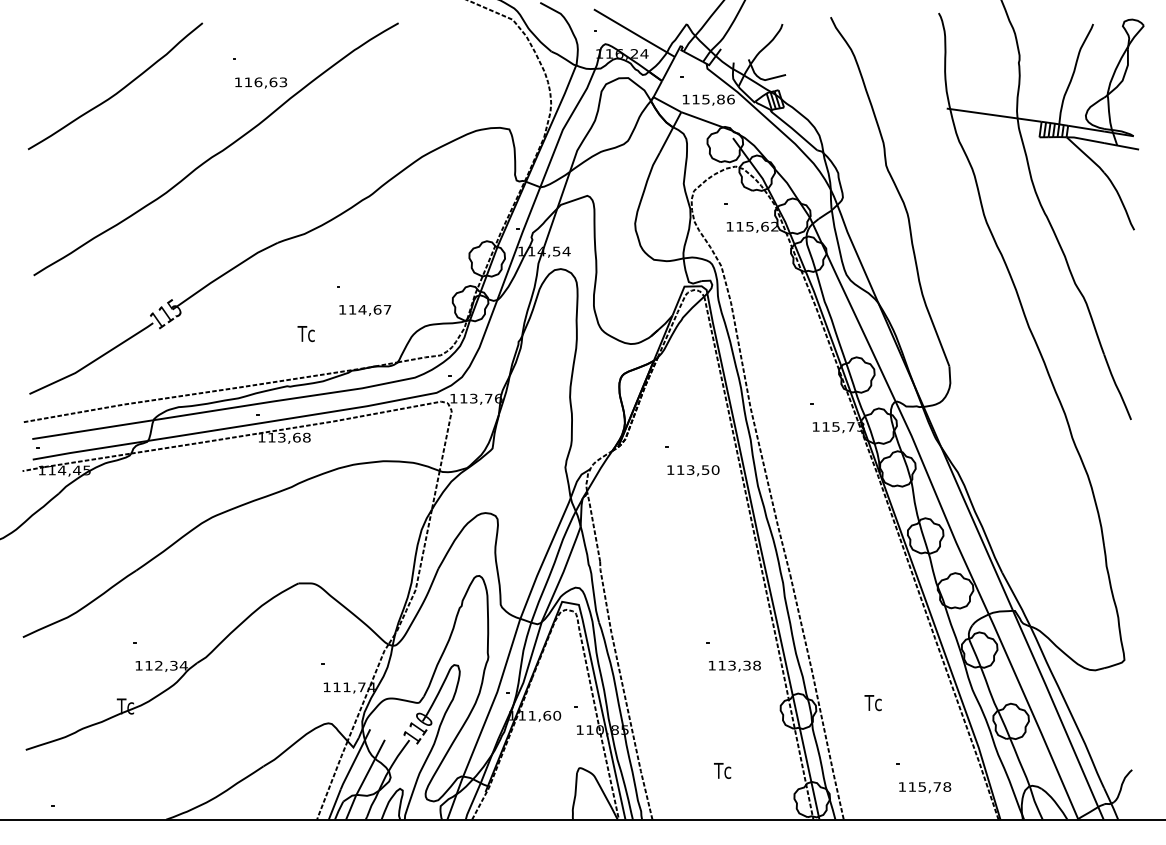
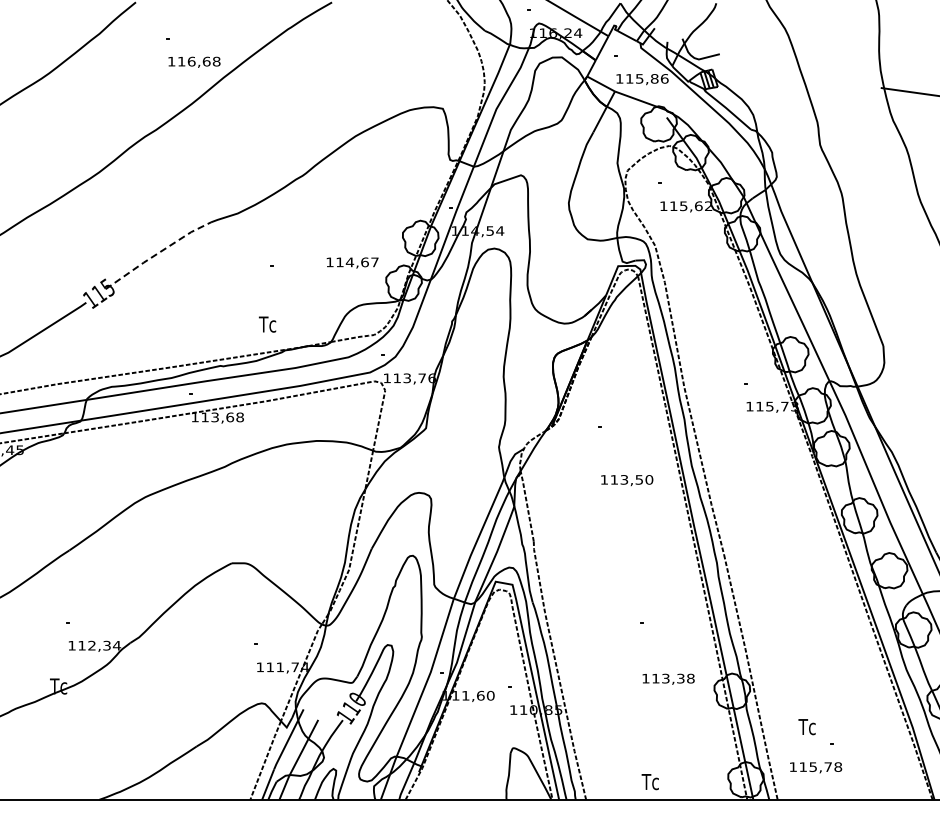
text: (283, 82) -> (216, 61), 116,63 -> 116,68
line: (224, 274) -> (157, 254), solid -> dashed
text: (365, 310) -> (352, 263), moved
text: (305, 334) -> (266, 325), moved
text: (693, 470) -> (627, 480), moved
text: (734, 665) -> (668, 678), moved
text: (872, 703) -> (806, 727), moved
text: (722, 770) -> (650, 781), moved
text: (925, 787) -> (816, 767), moved

